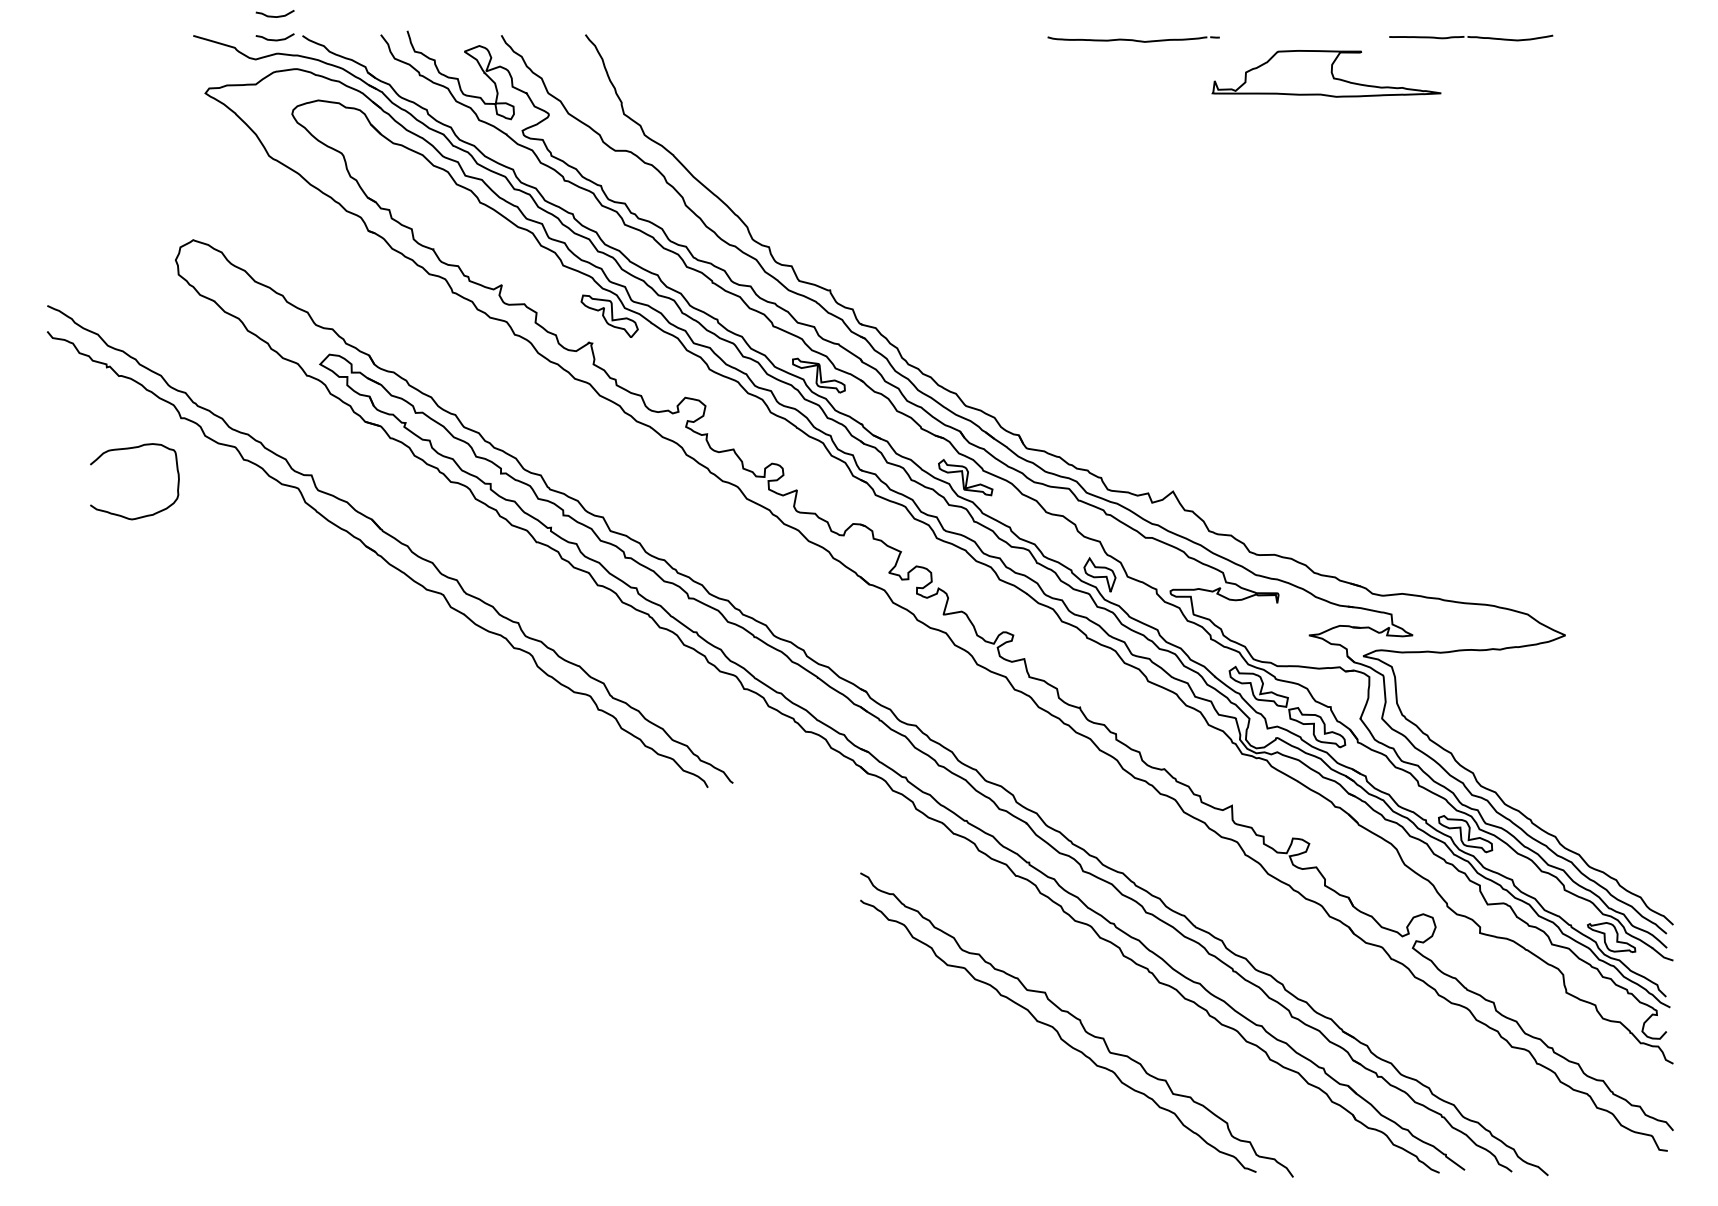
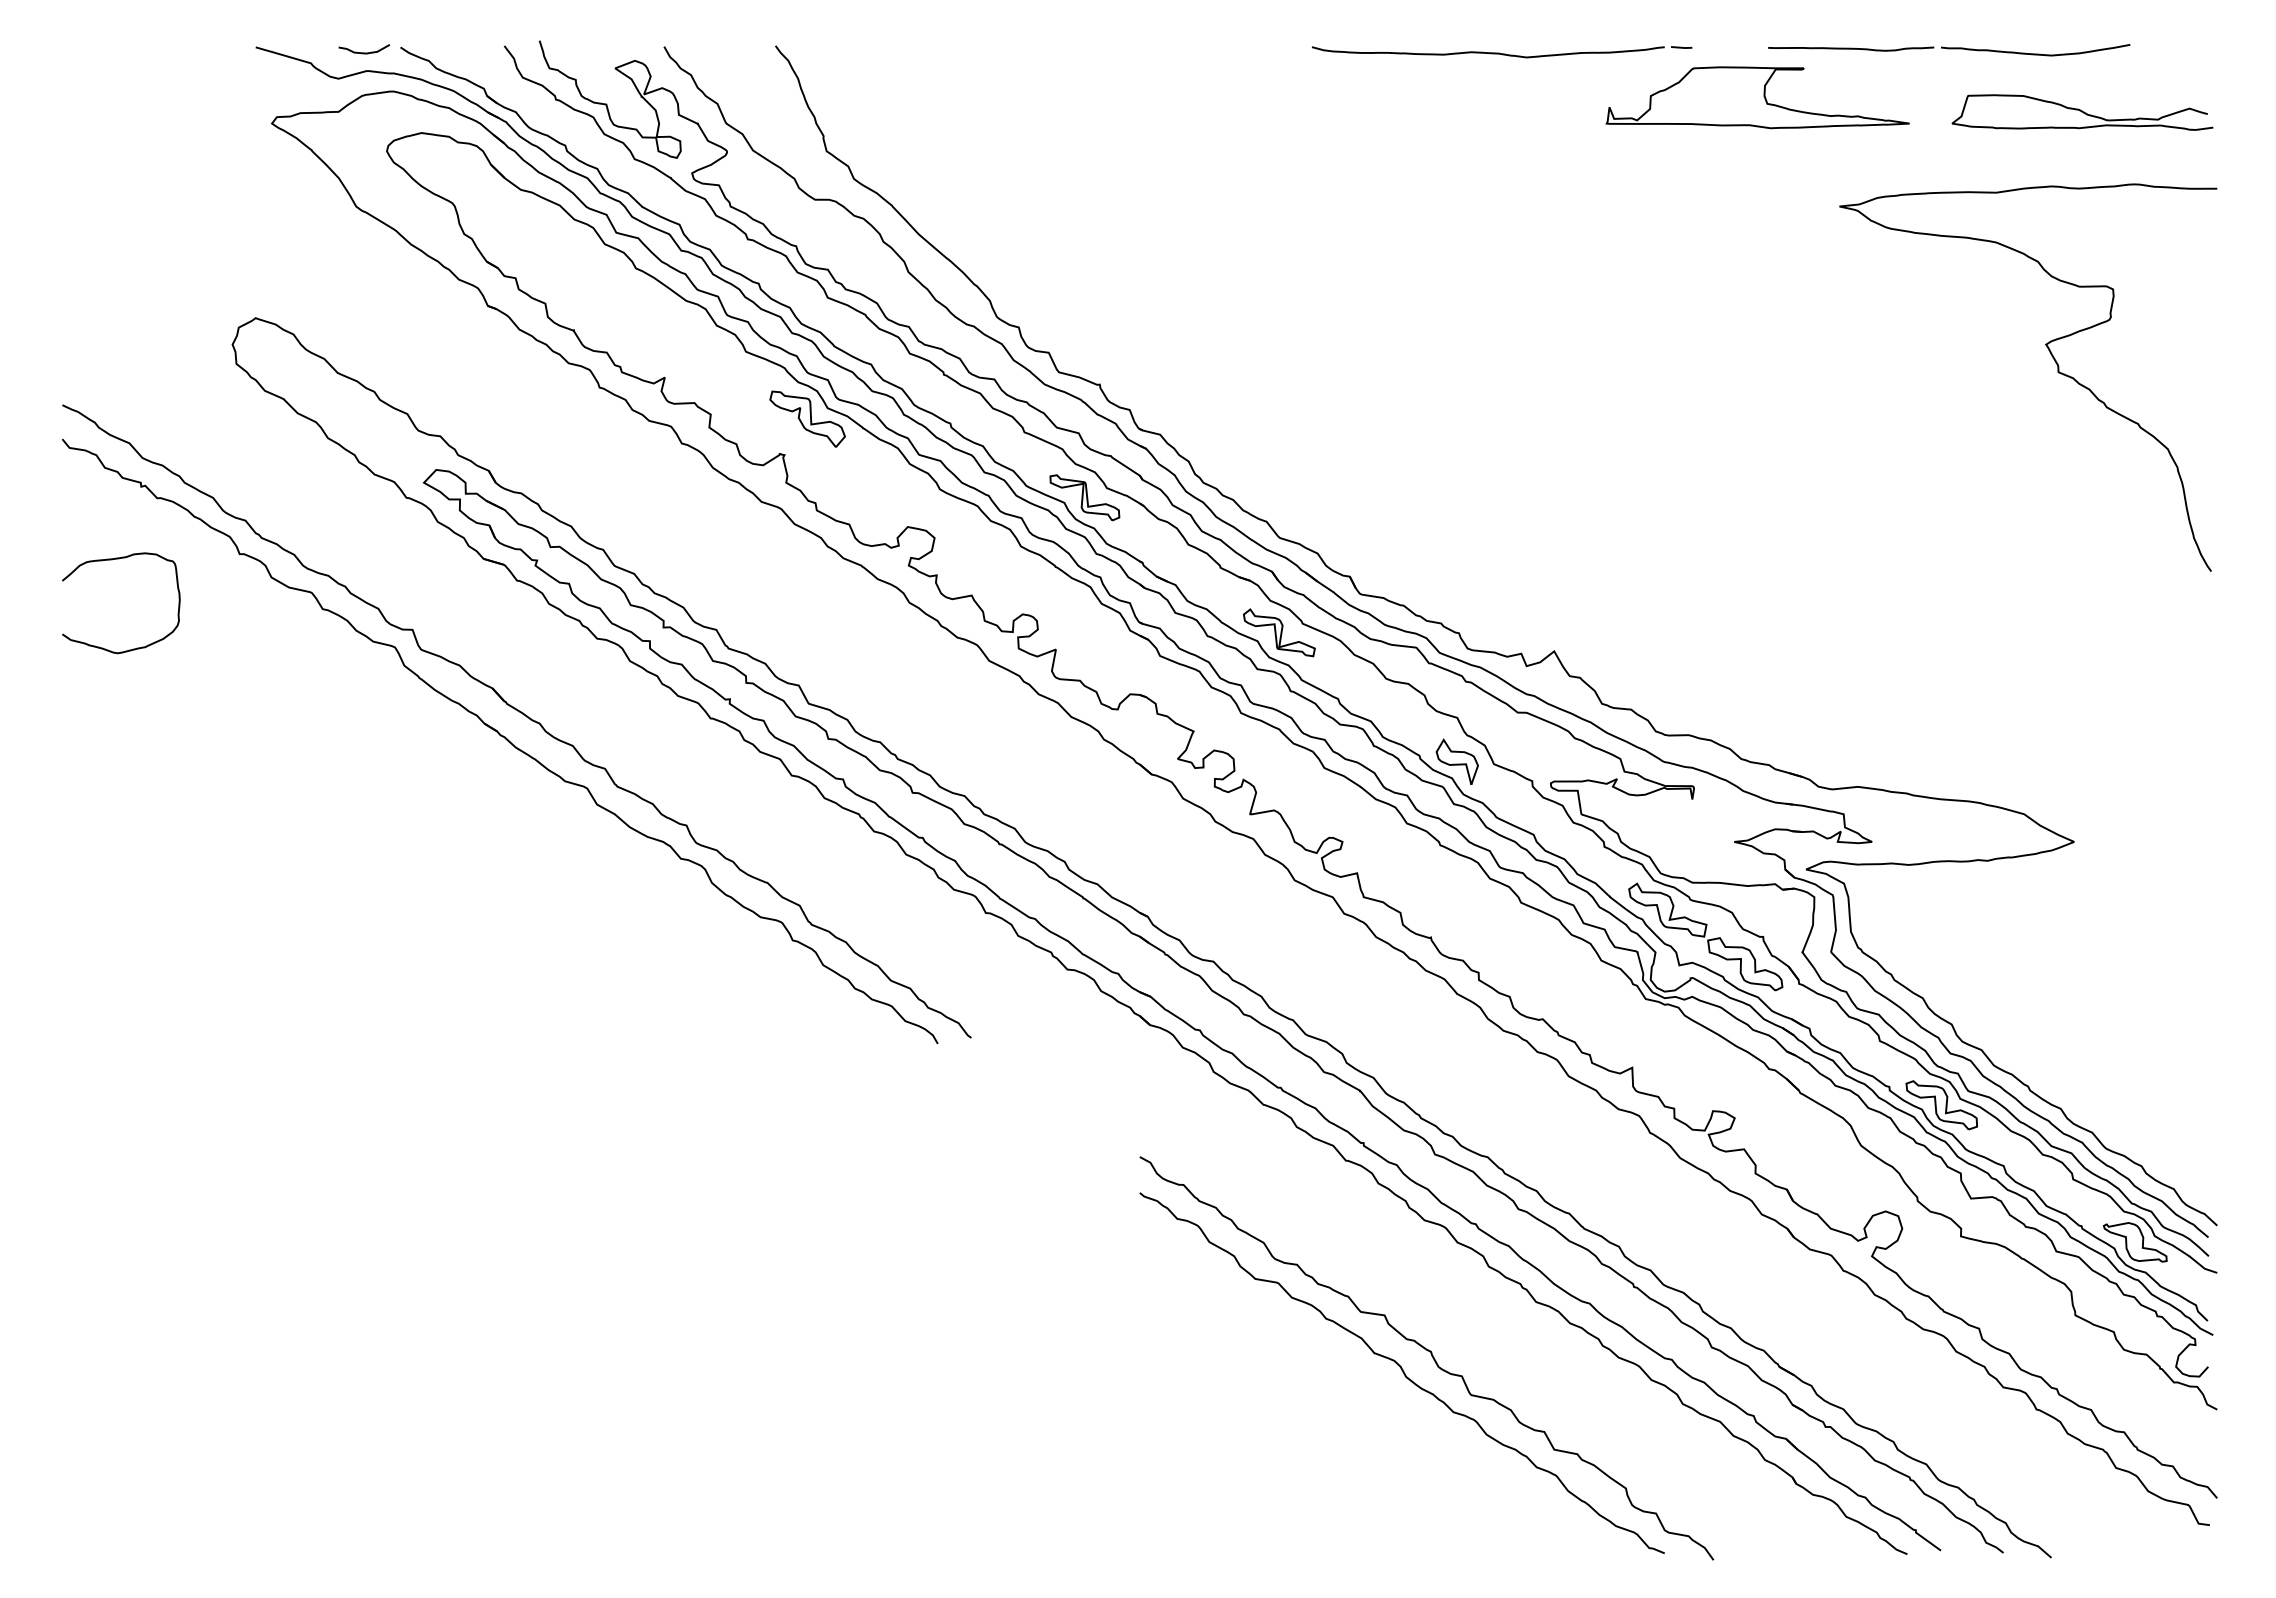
curve: (275, 16) -> (364, 21), removed
part: (1471, 38) -> (1949, 50), size x1.67
part: (1133, 39) -> (1501, 52), size x1.67
curve: (1571, 84) -> (2082, 112), added
curve: (1552, 281) -> (2057, 372), added
curve: (128, 449) -> (112, 560), moved

